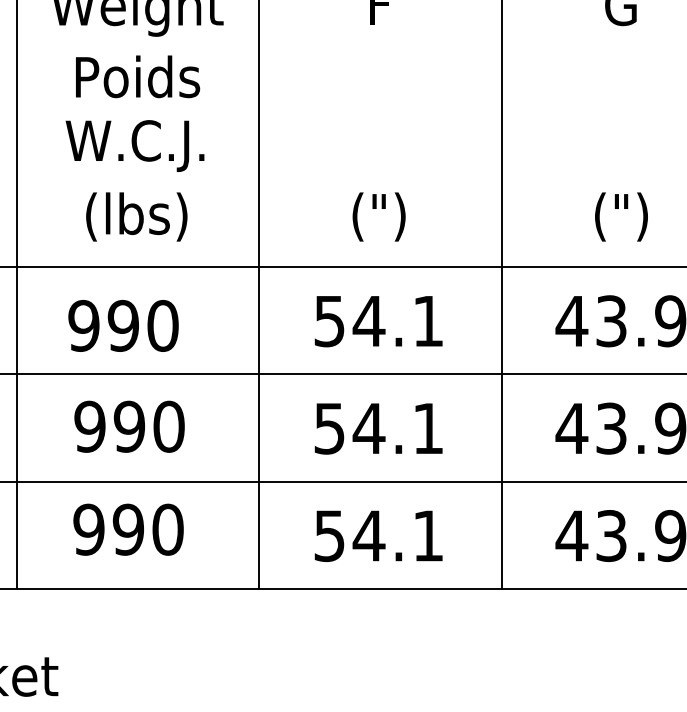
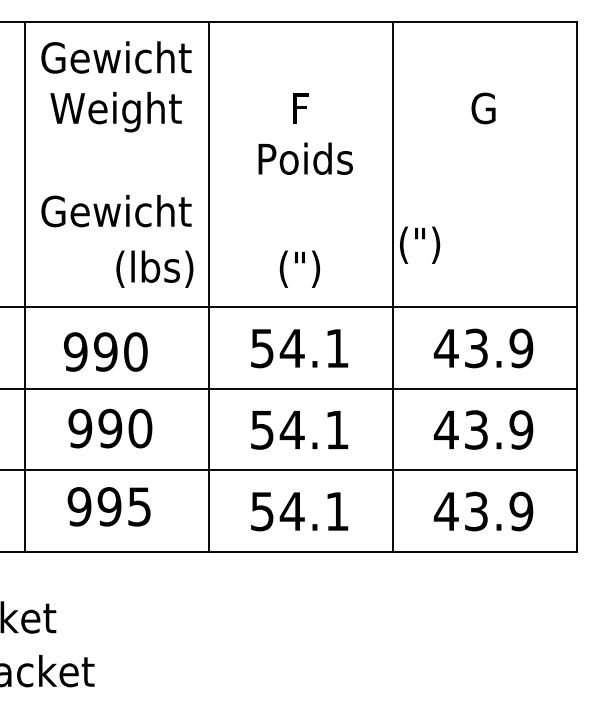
text: (137, 76) -> (305, 158), moved
text: (137, 144) -> (116, 214), W.C.J. -> Gewicht
text: (136, 215) -> (154, 268), moved
text: (622, 215) -> (420, 244), moved
text: (167, 529) -> (139, 506), 990 -> 995

